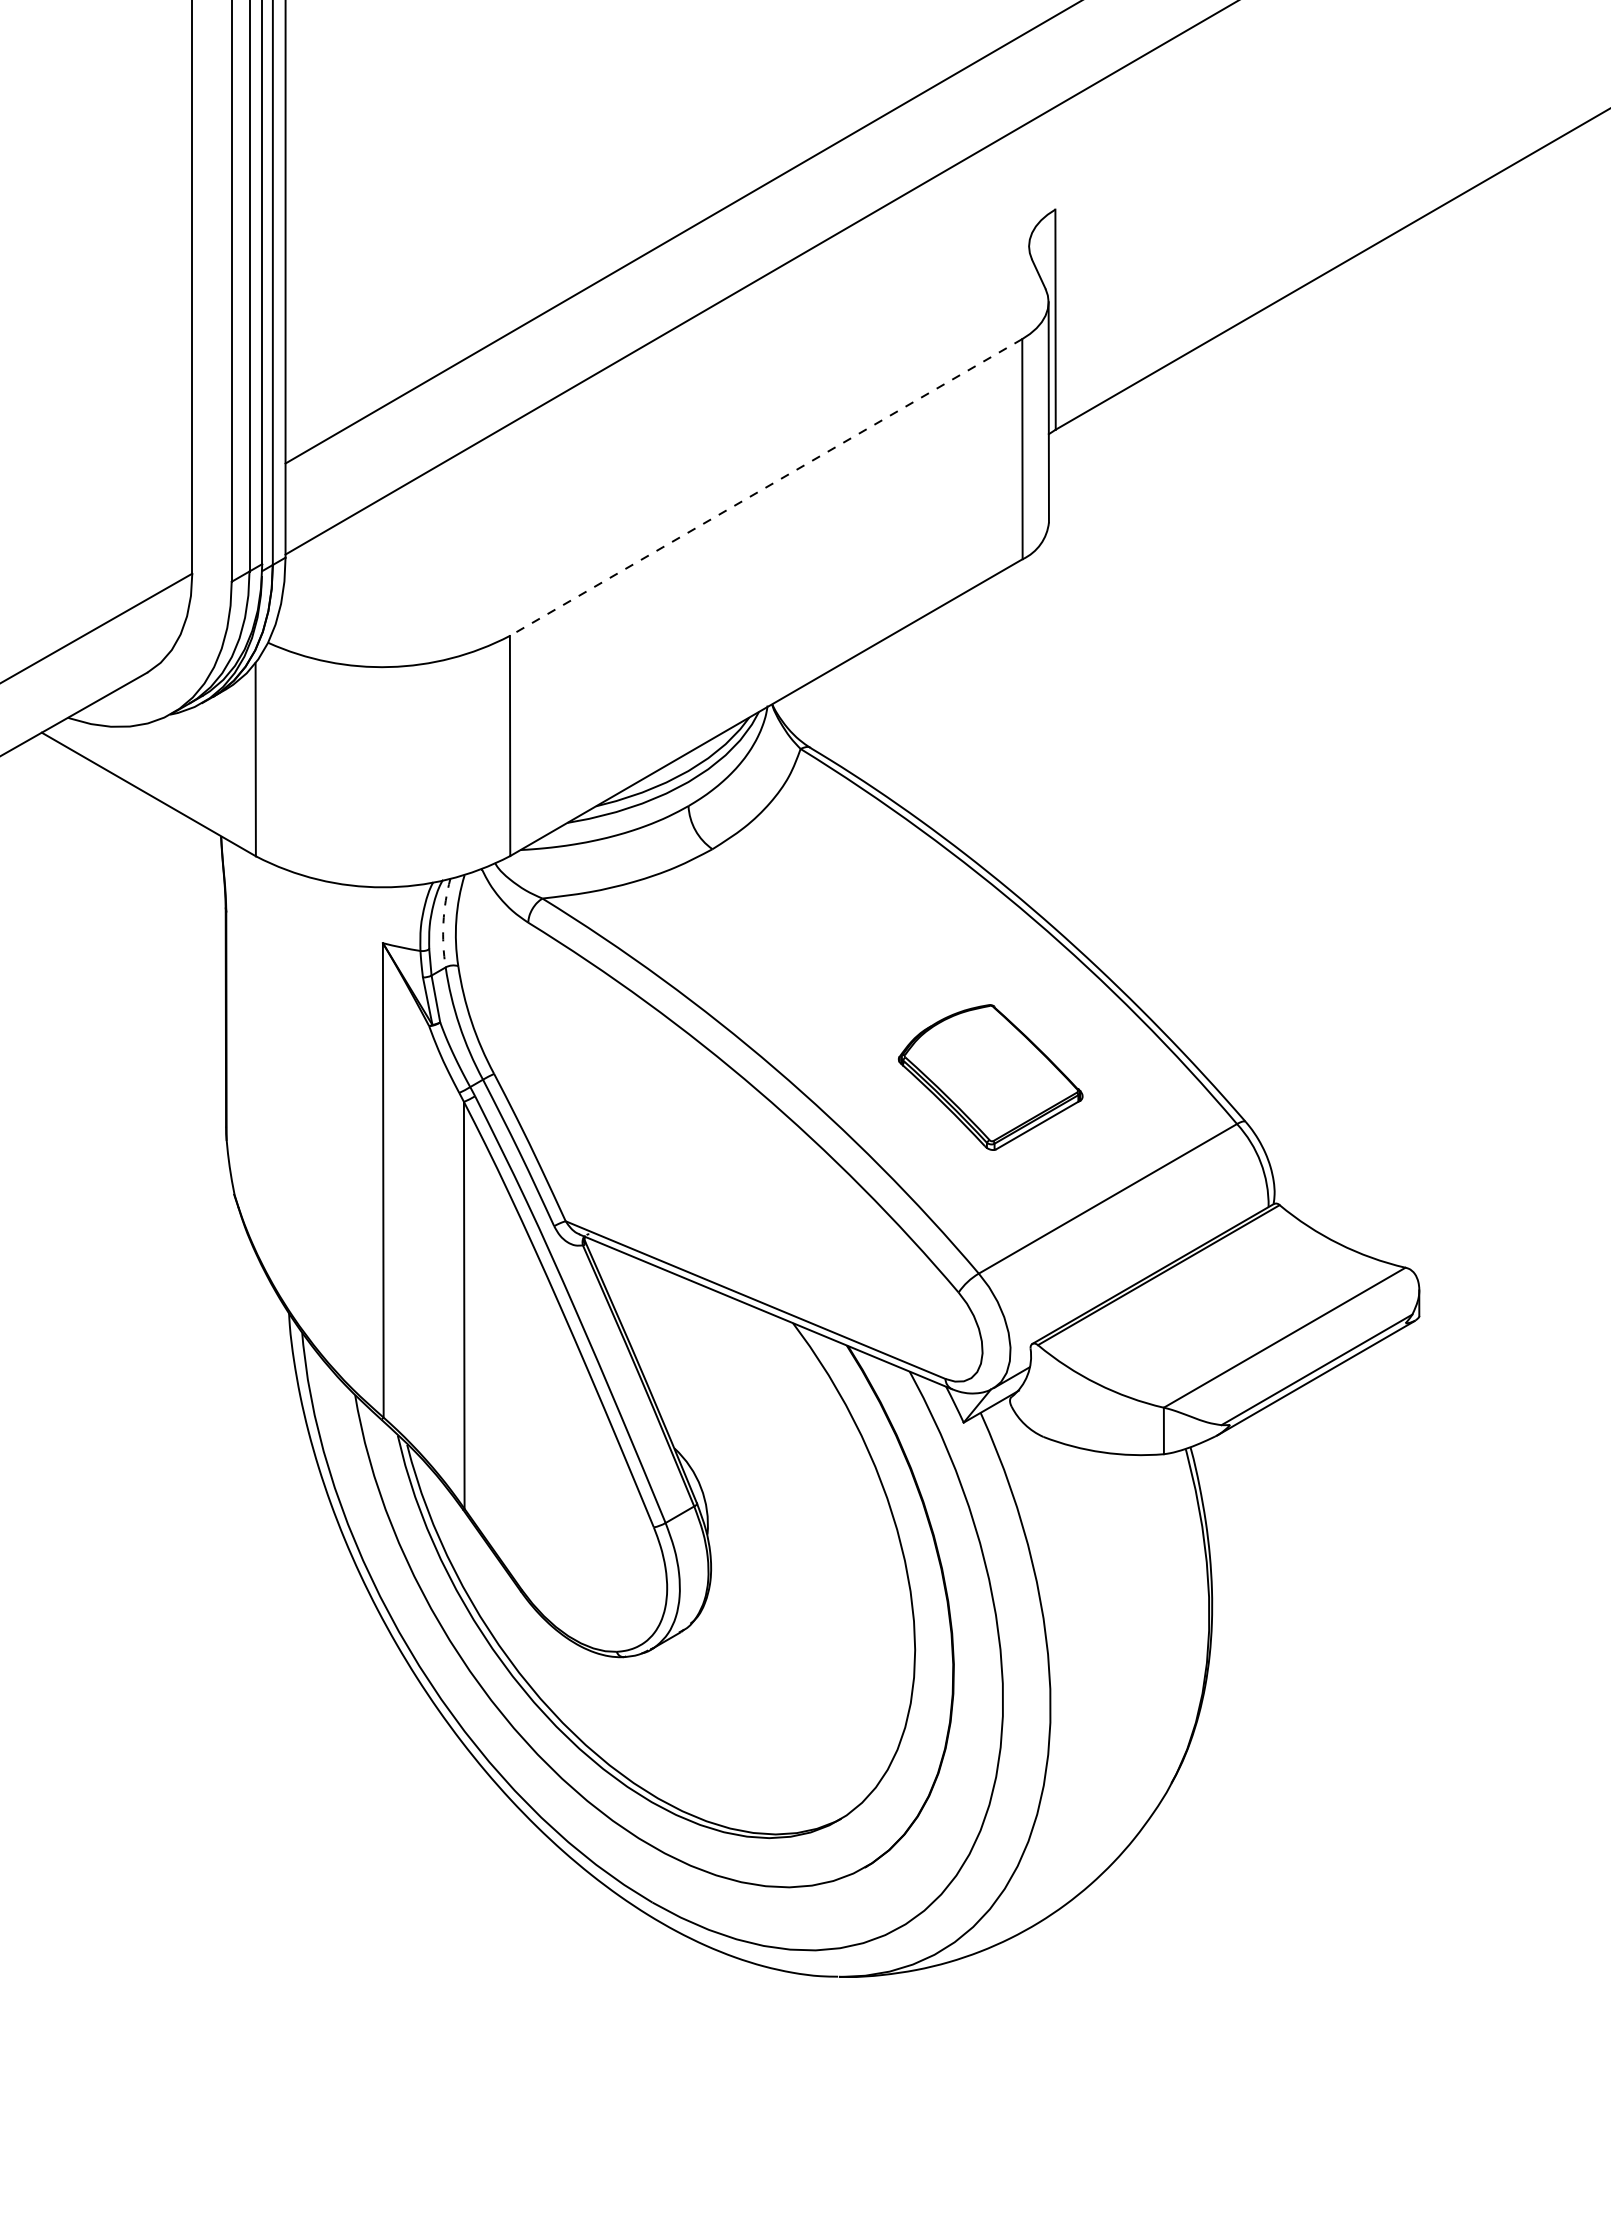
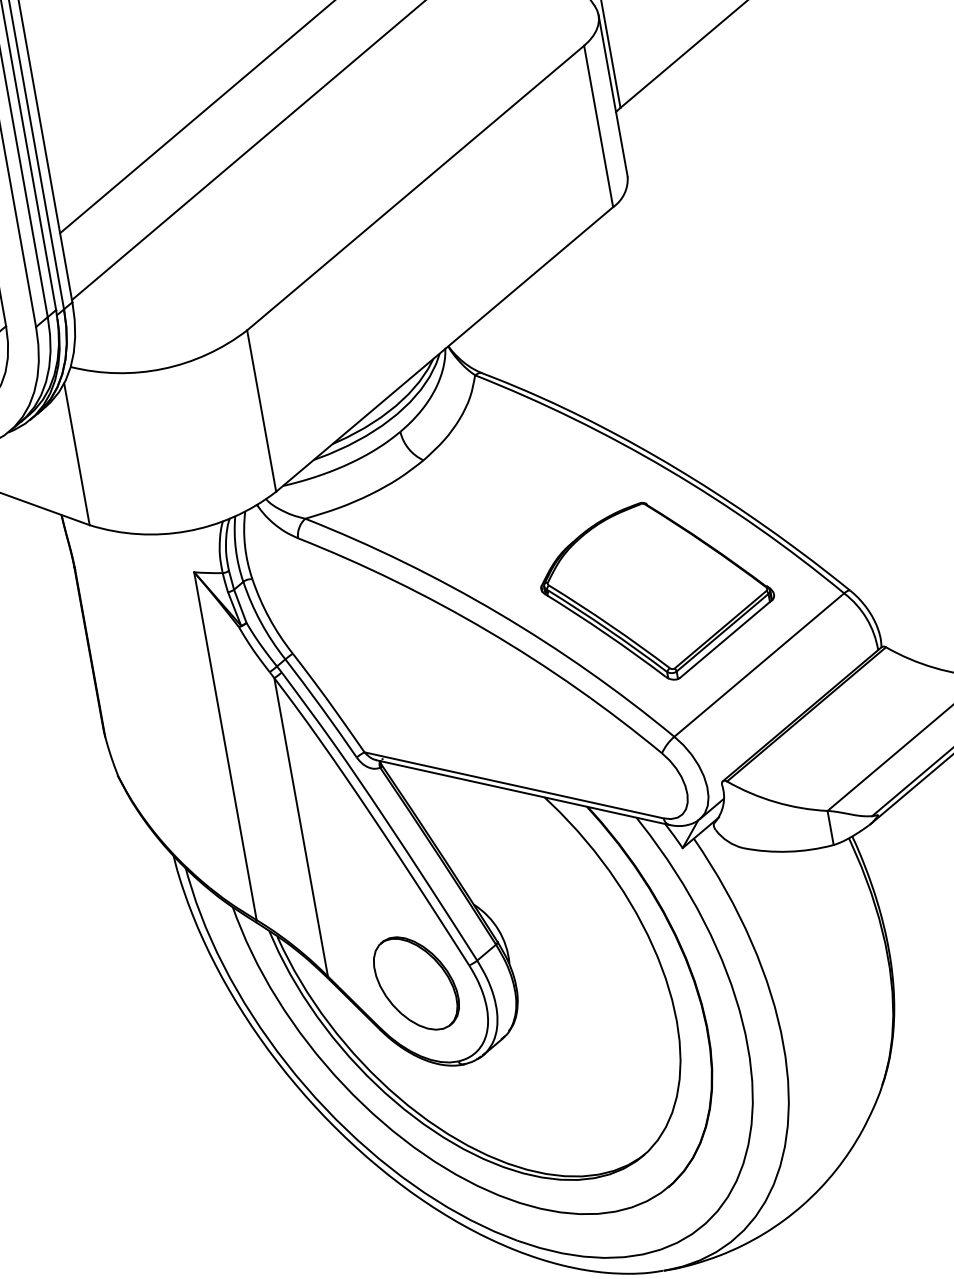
line: (765, 487) -> (415, 188), dashed -> solid
arc: (443, 922) -> (235, 549), dashed -> solid
part: (990, 1077) -> (657, 591), size x1.67
part: (579, 1538) -> (416, 983), added

